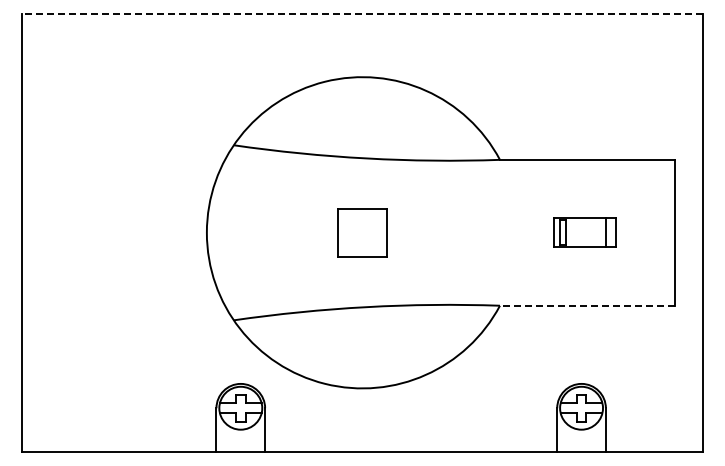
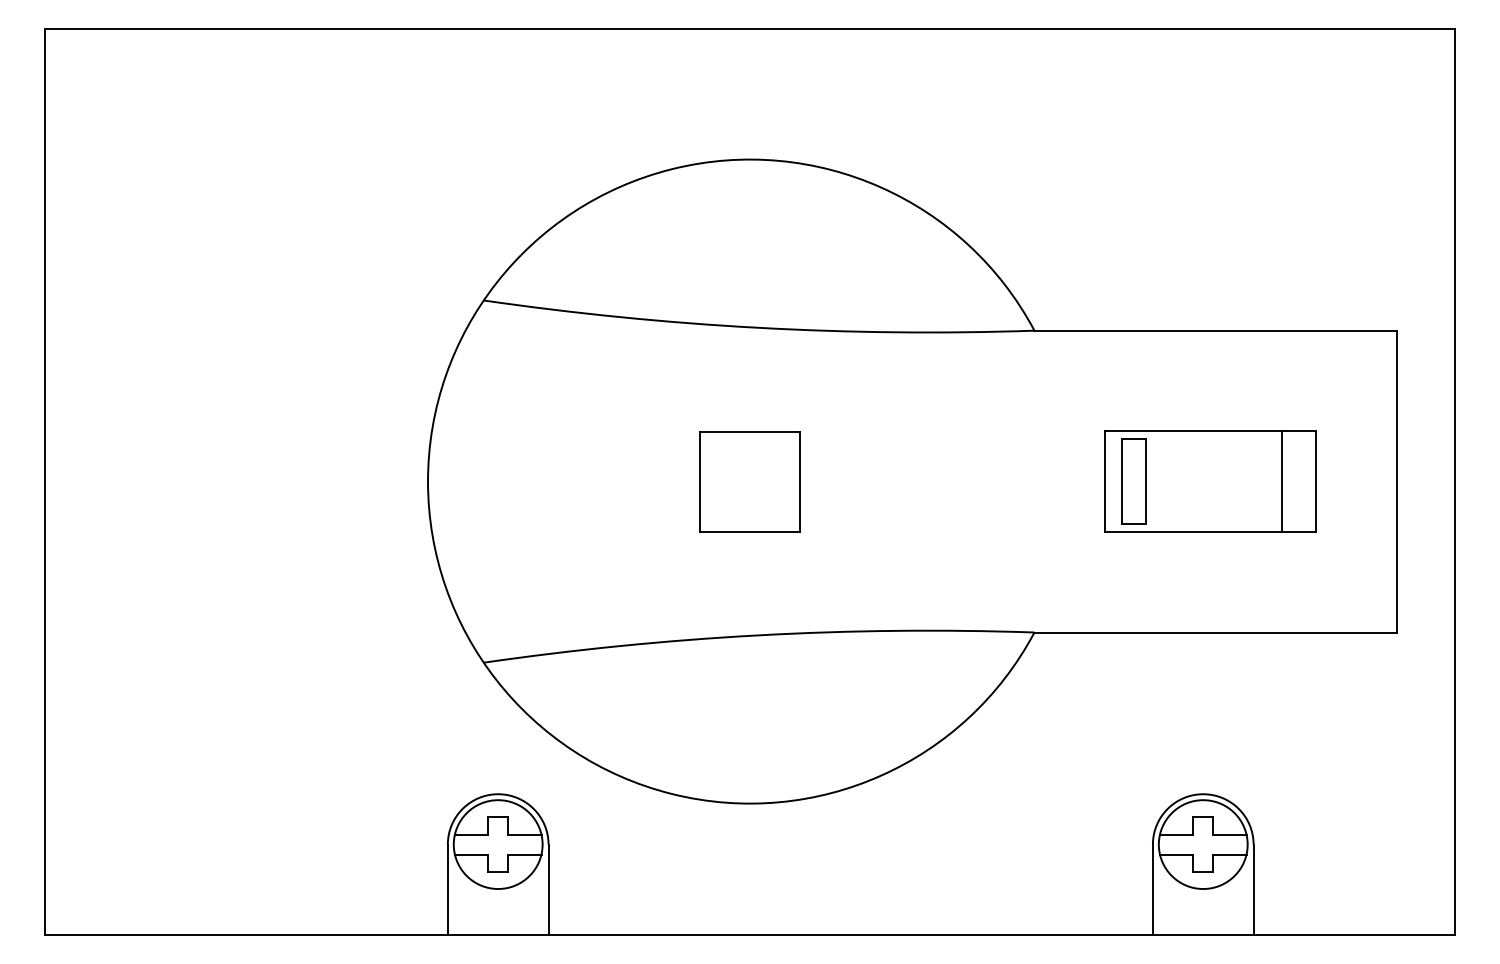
line: (362, 13) -> (750, 27), dashed -> solid
part: (584, 232) -> (1209, 480), size x1.67
line: (587, 305) -> (1215, 632), dashed -> solid

